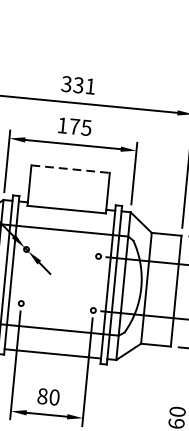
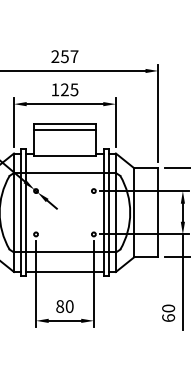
text: (78, 85) -> (64, 56), 331 -> 257
text: (74, 126) -> (64, 89), 175 -> 125
line: (71, 168) -> (65, 123), dashed -> solid
line: (69, 176) -> (64, 129), added

